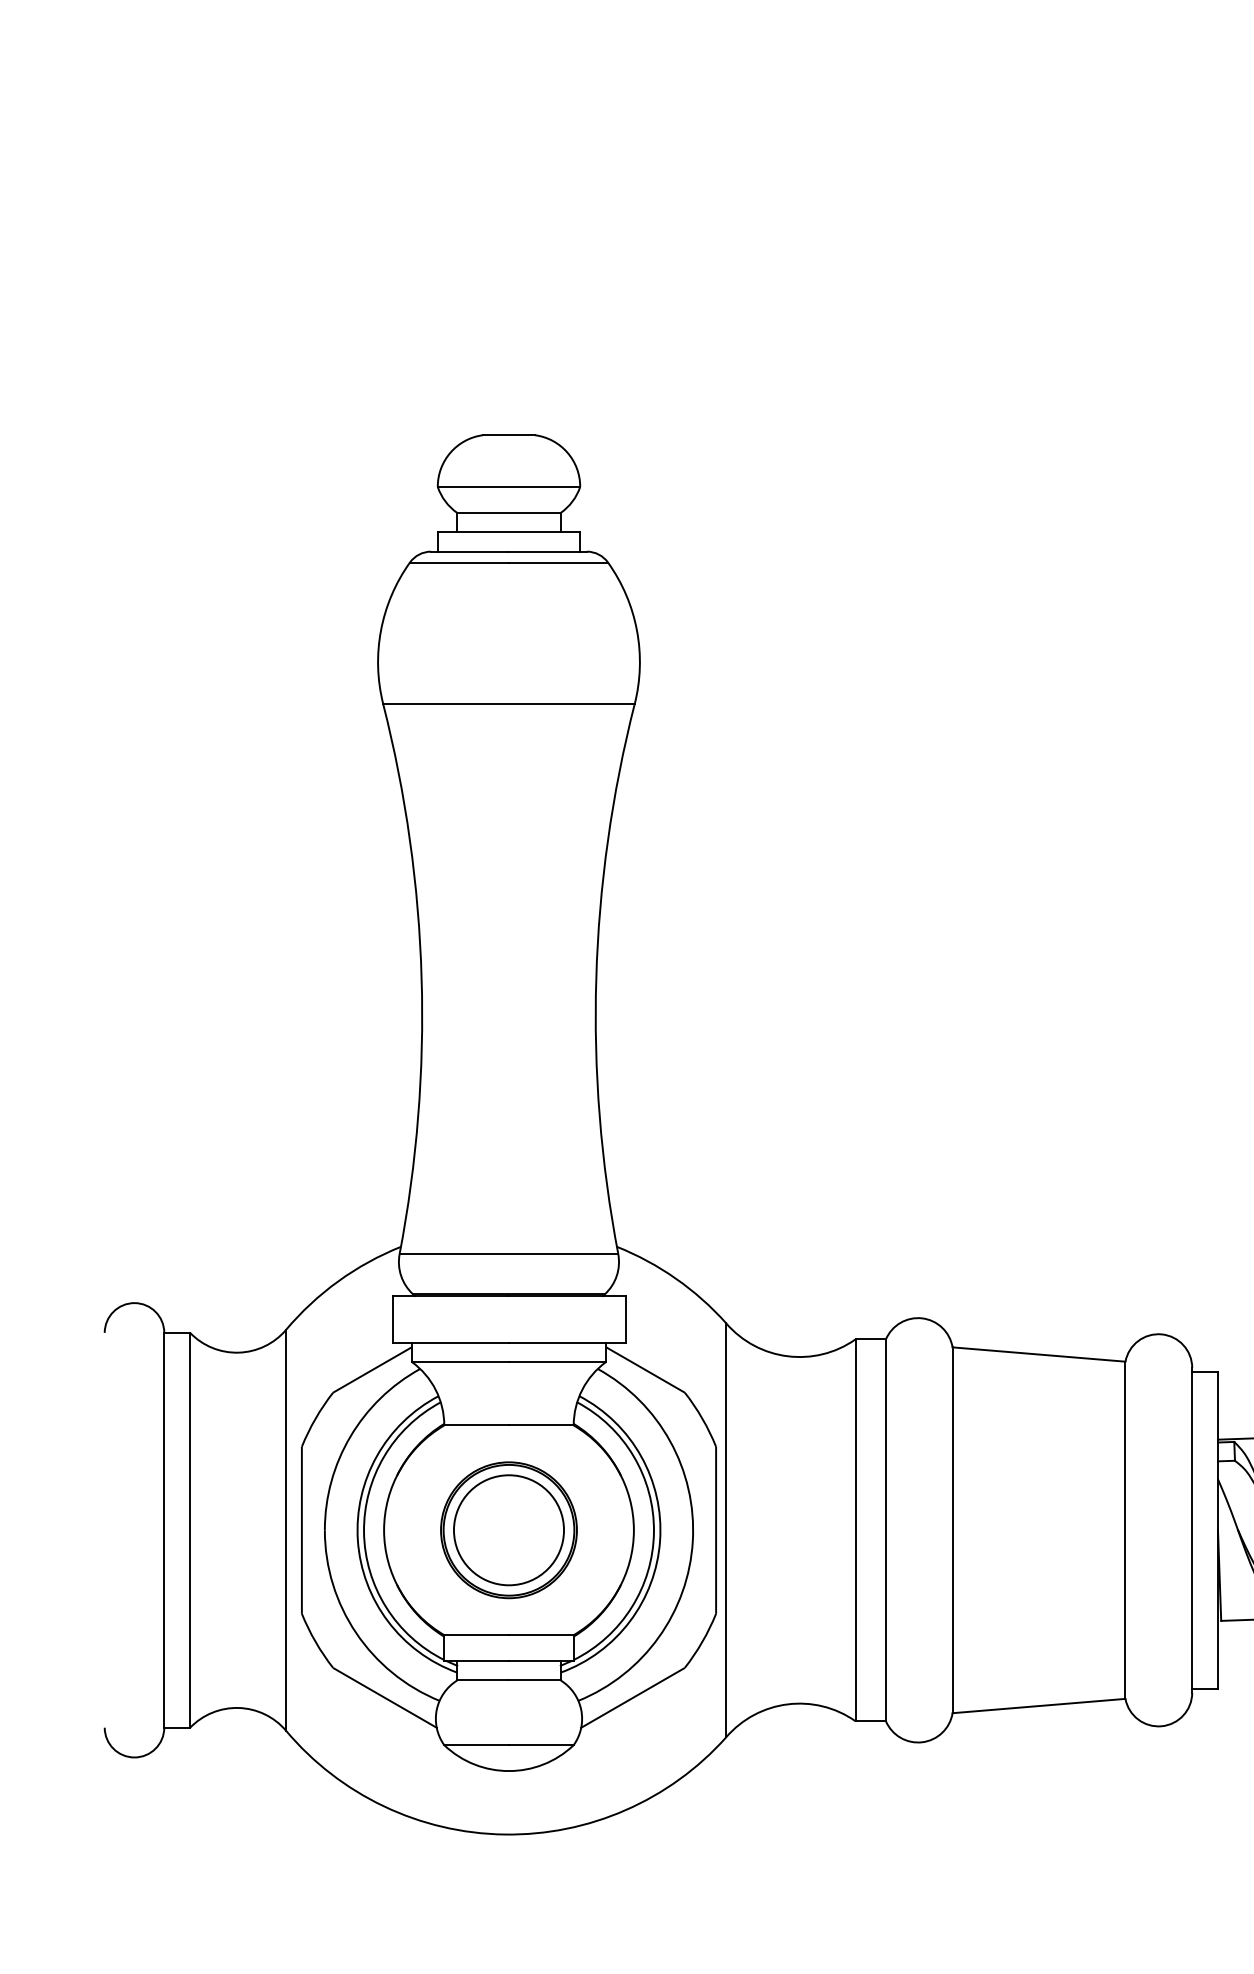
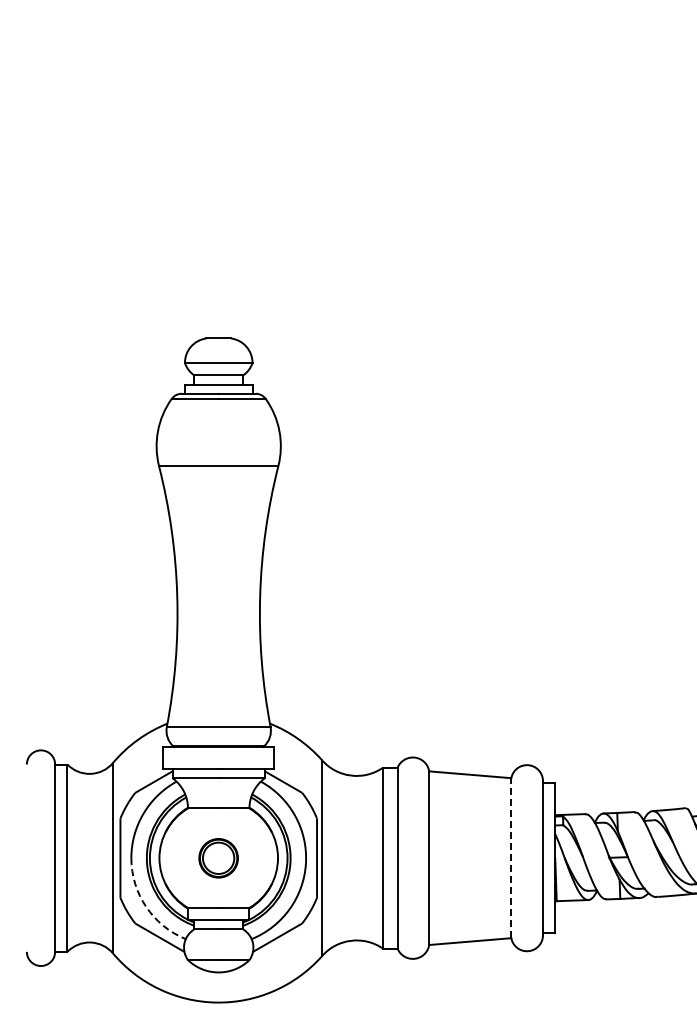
line: (1125, 1528) -> (511, 857), solid -> dashed
part: (508, 1530) -> (218, 858), size x0.6
arc: (356, 1632) -> (146, 906), solid -> dashed

